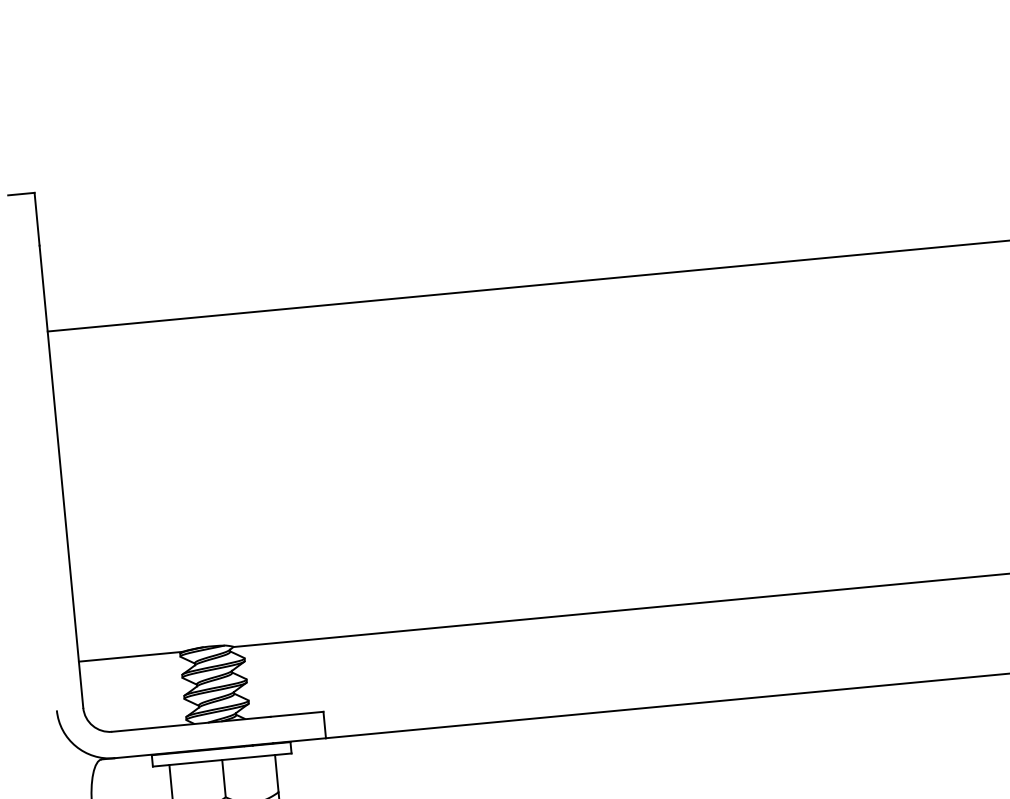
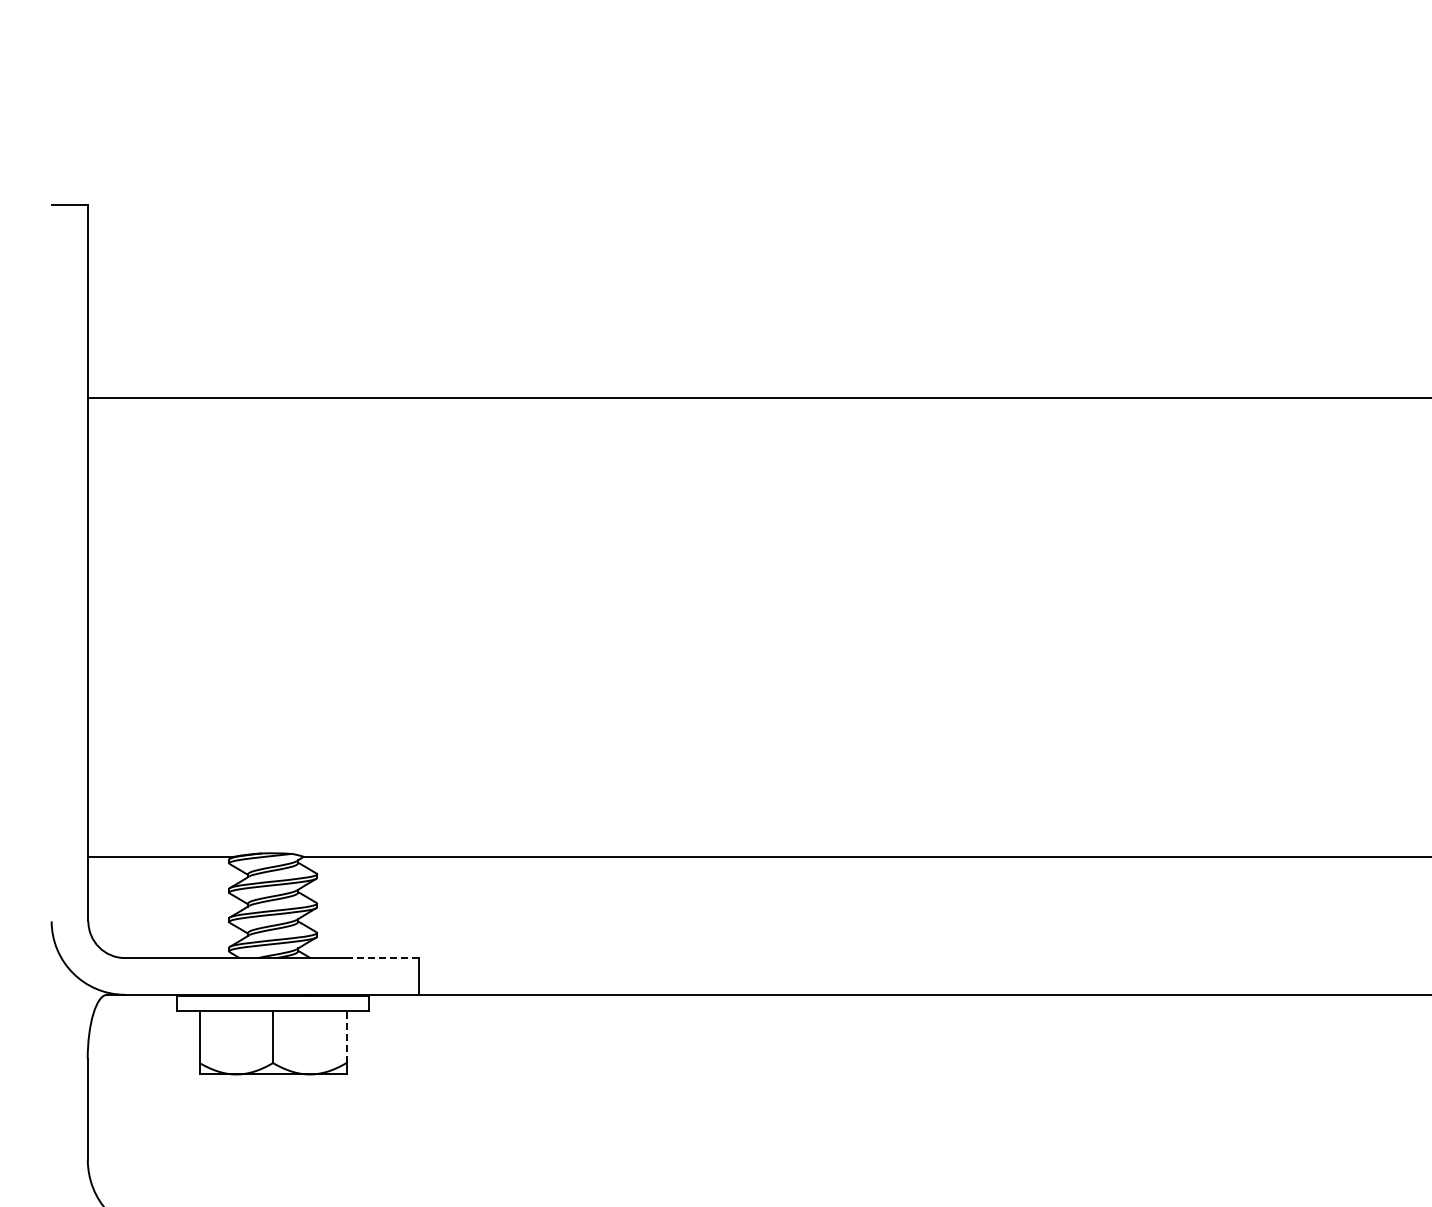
line: (297, 714) -> (382, 958), solid -> dashed
line: (276, 773) -> (346, 1037), solid -> dashed

